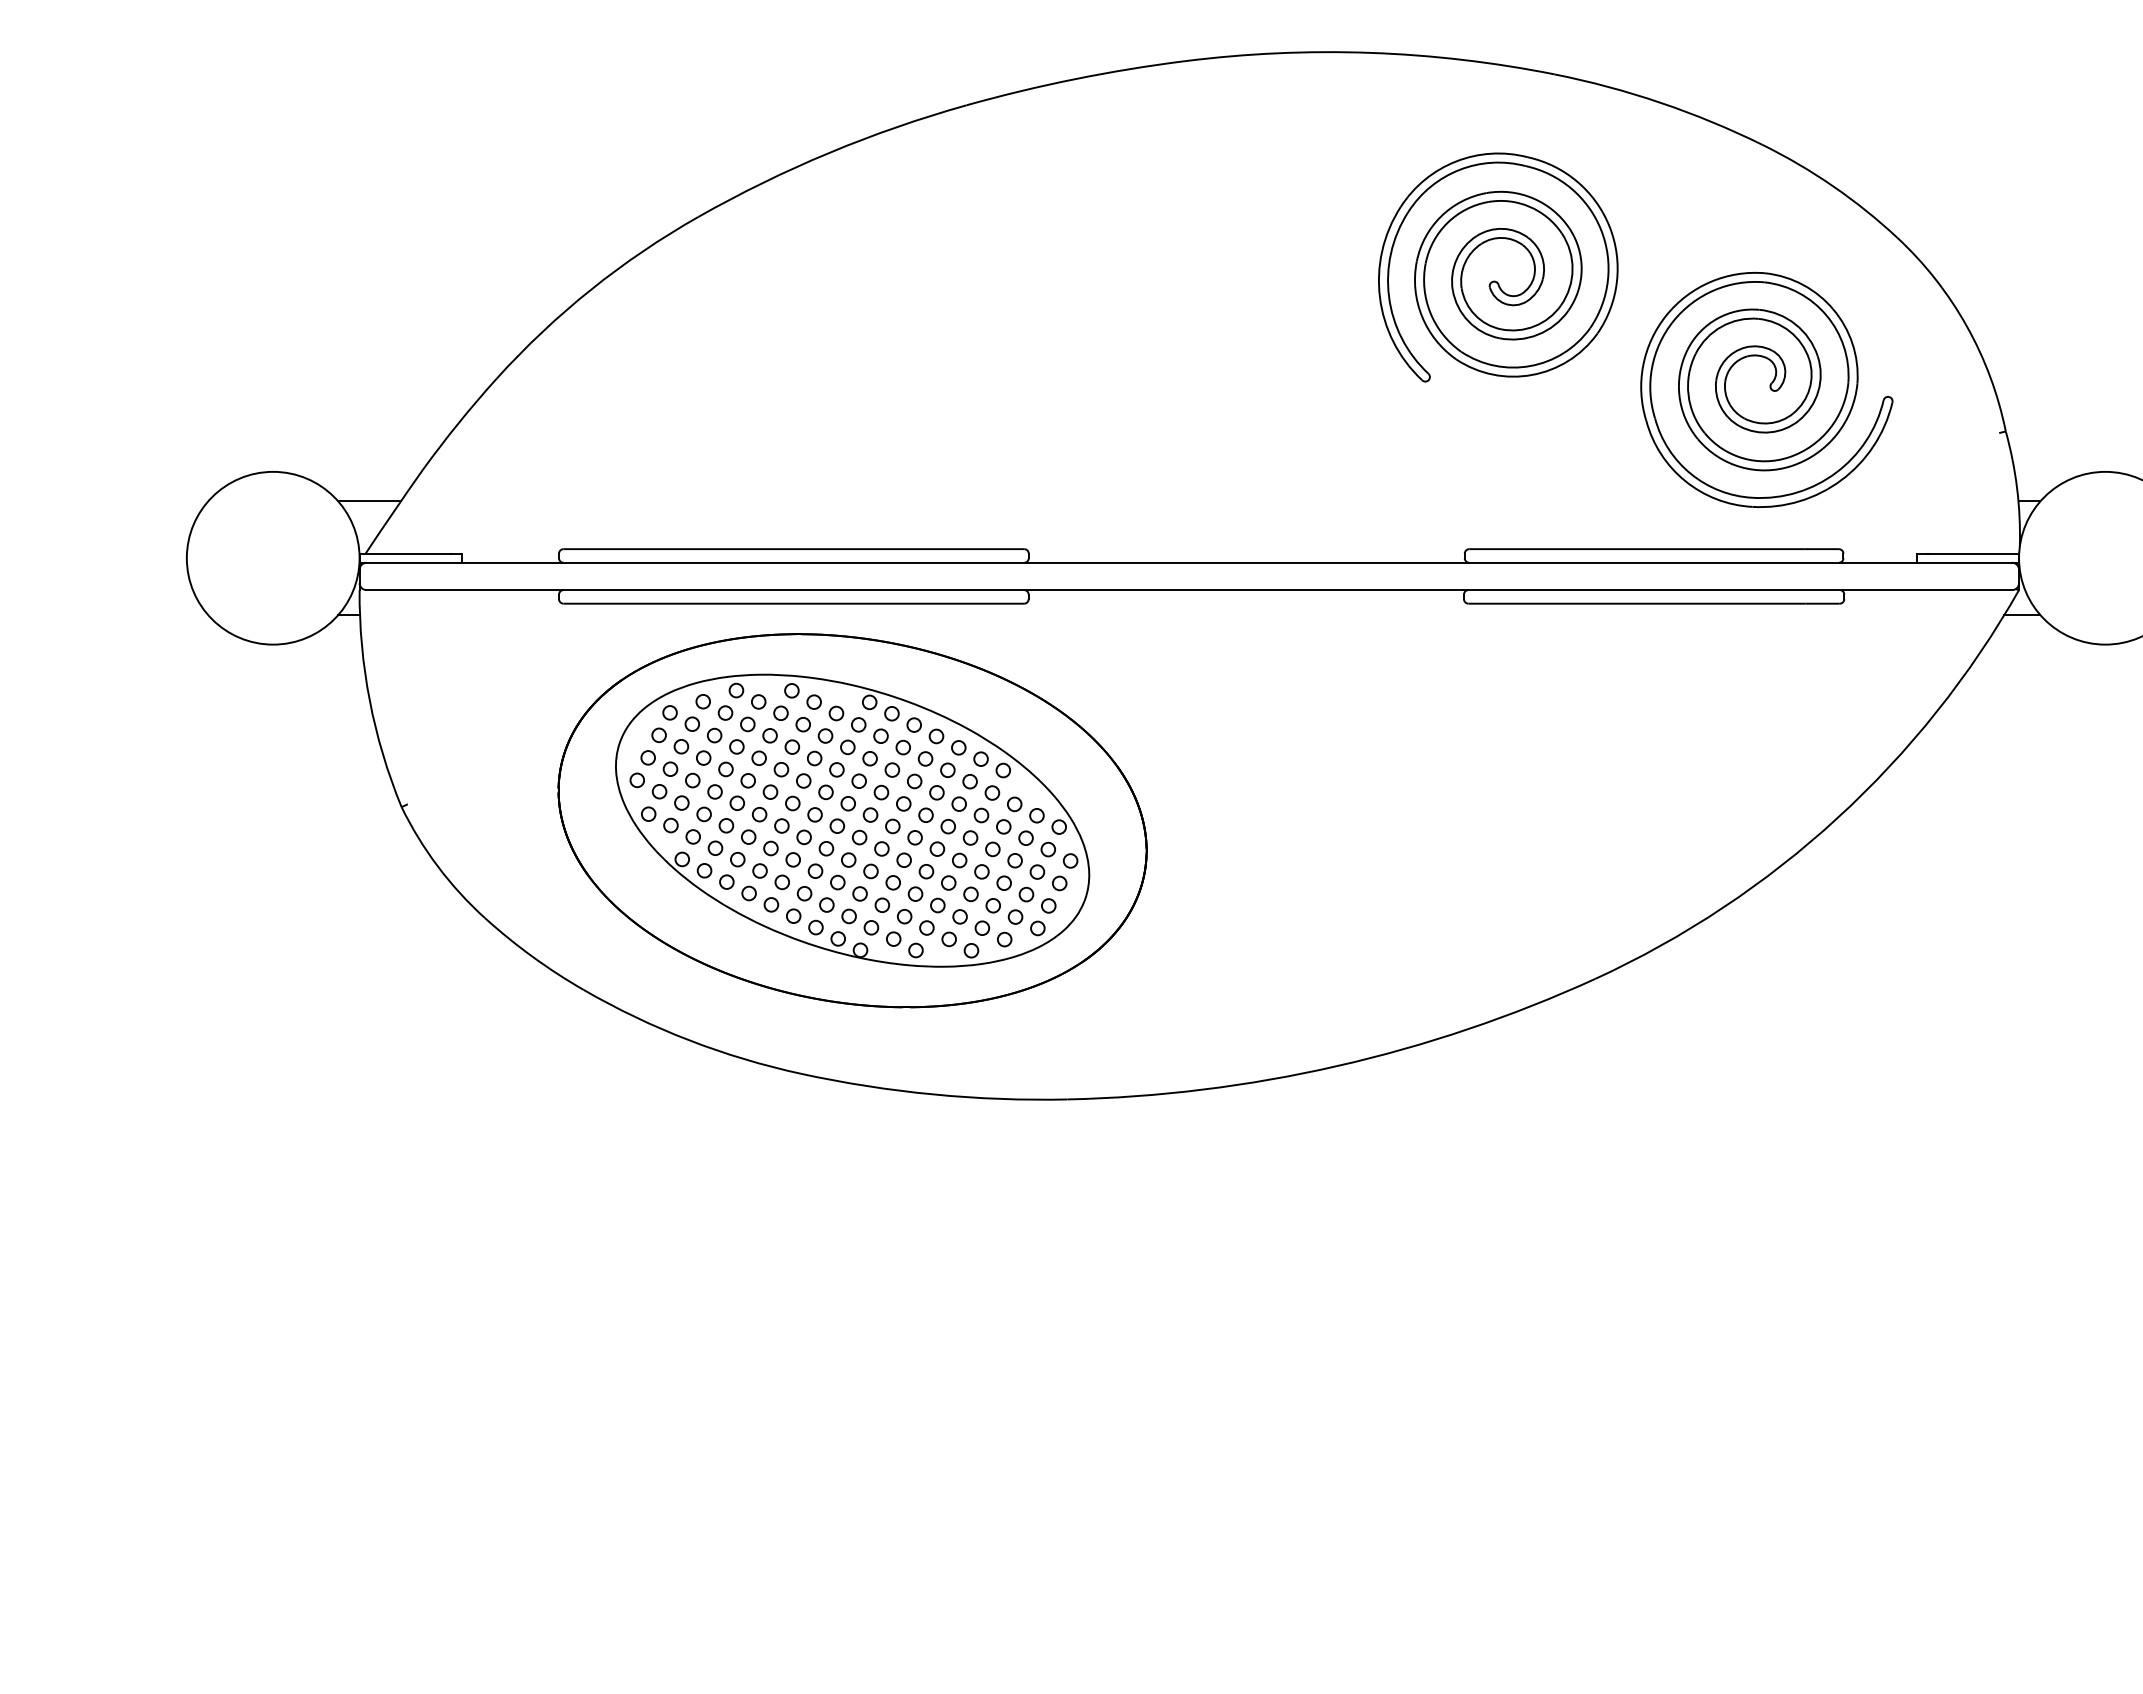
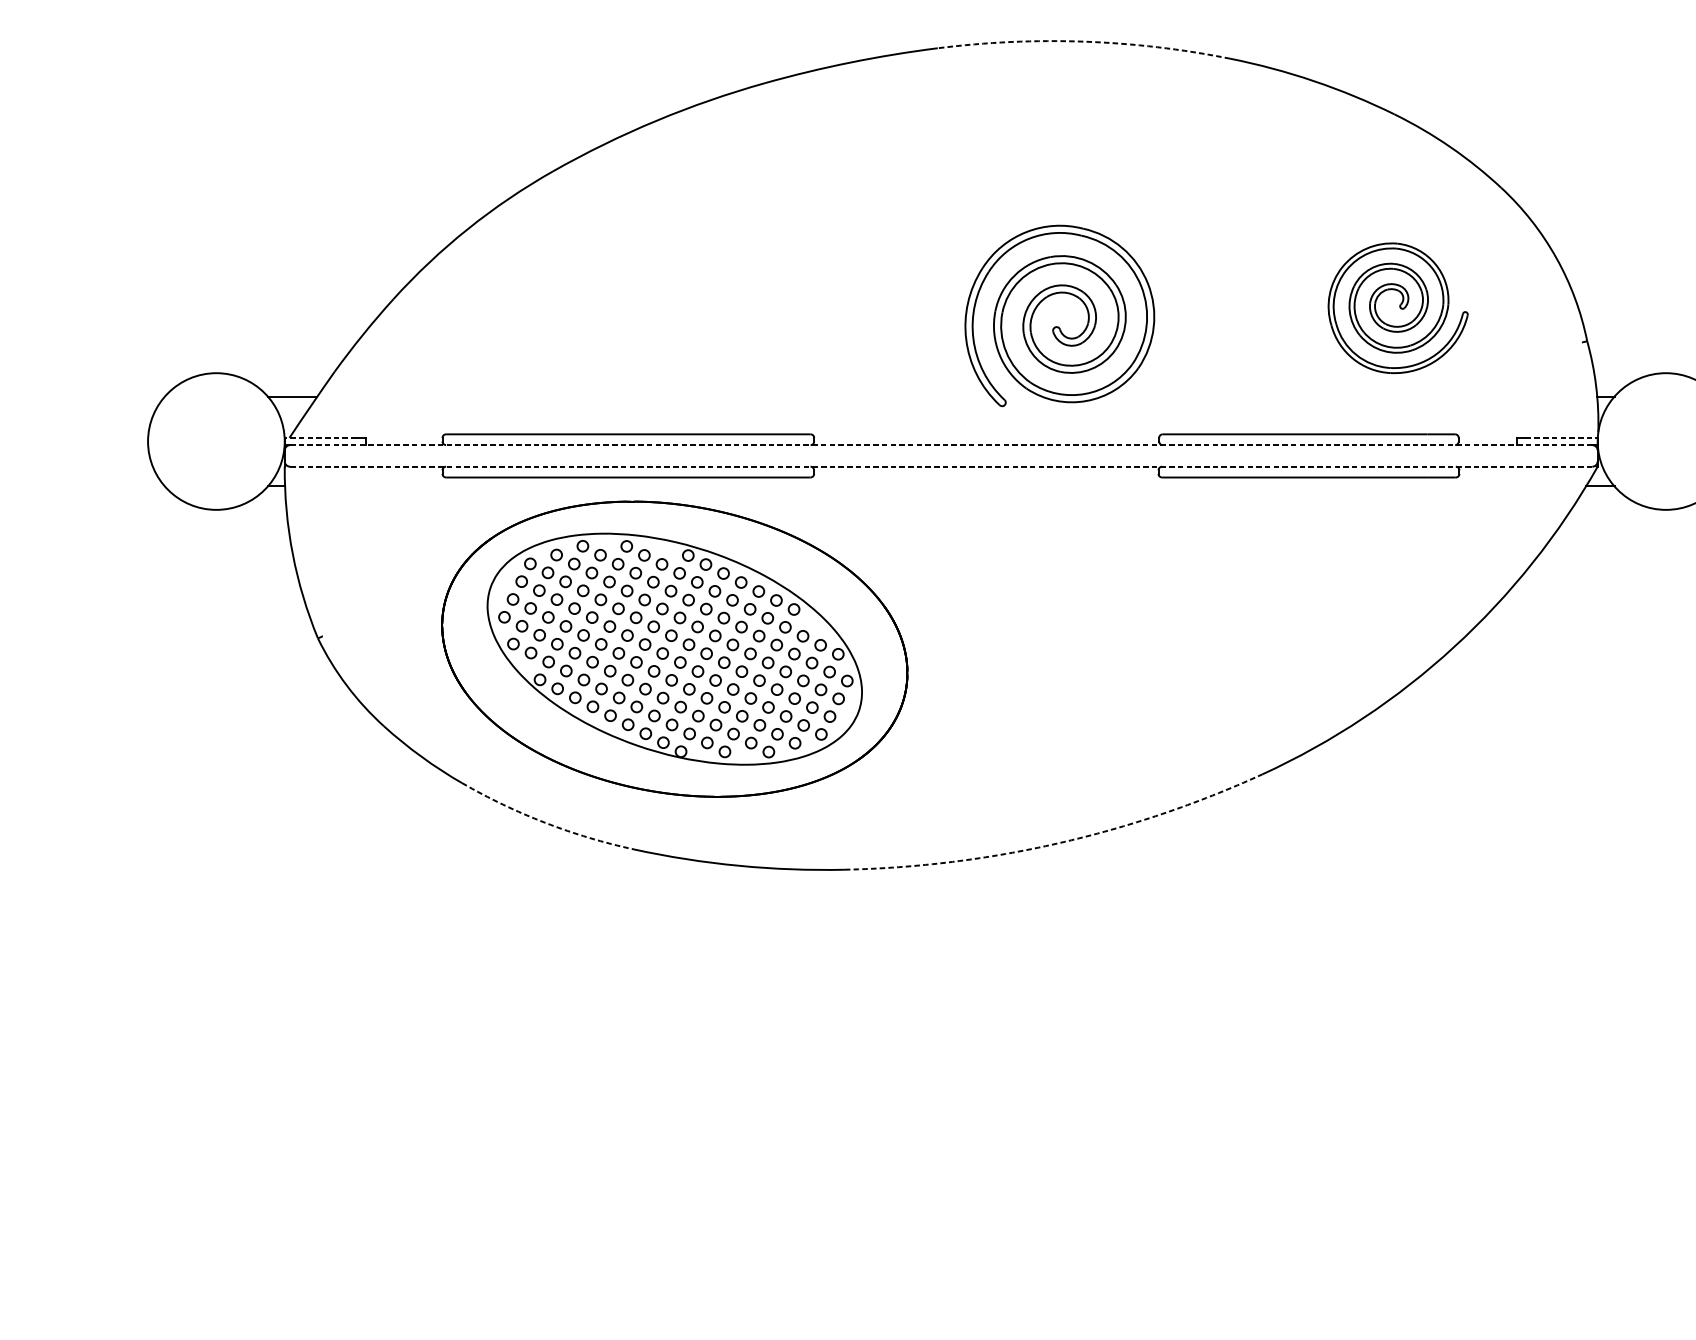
arc: (1370, 52) -> (1084, 41), solid -> dashed
part: (1495, 280) -> (1057, 326), moved
part: (1766, 389) -> (1397, 308), size x0.7
line: (404, 553) -> (320, 437), solid -> dashed
line: (1974, 553) -> (1562, 437), solid -> dashed
line: (1189, 562) -> (941, 444), solid -> dashed
line: (1189, 590) -> (941, 467), solid -> dashed
arc: (689, 1040) -> (545, 823), solid -> dashed
arc: (1337, 1066) -> (1058, 843), solid -> dashed

